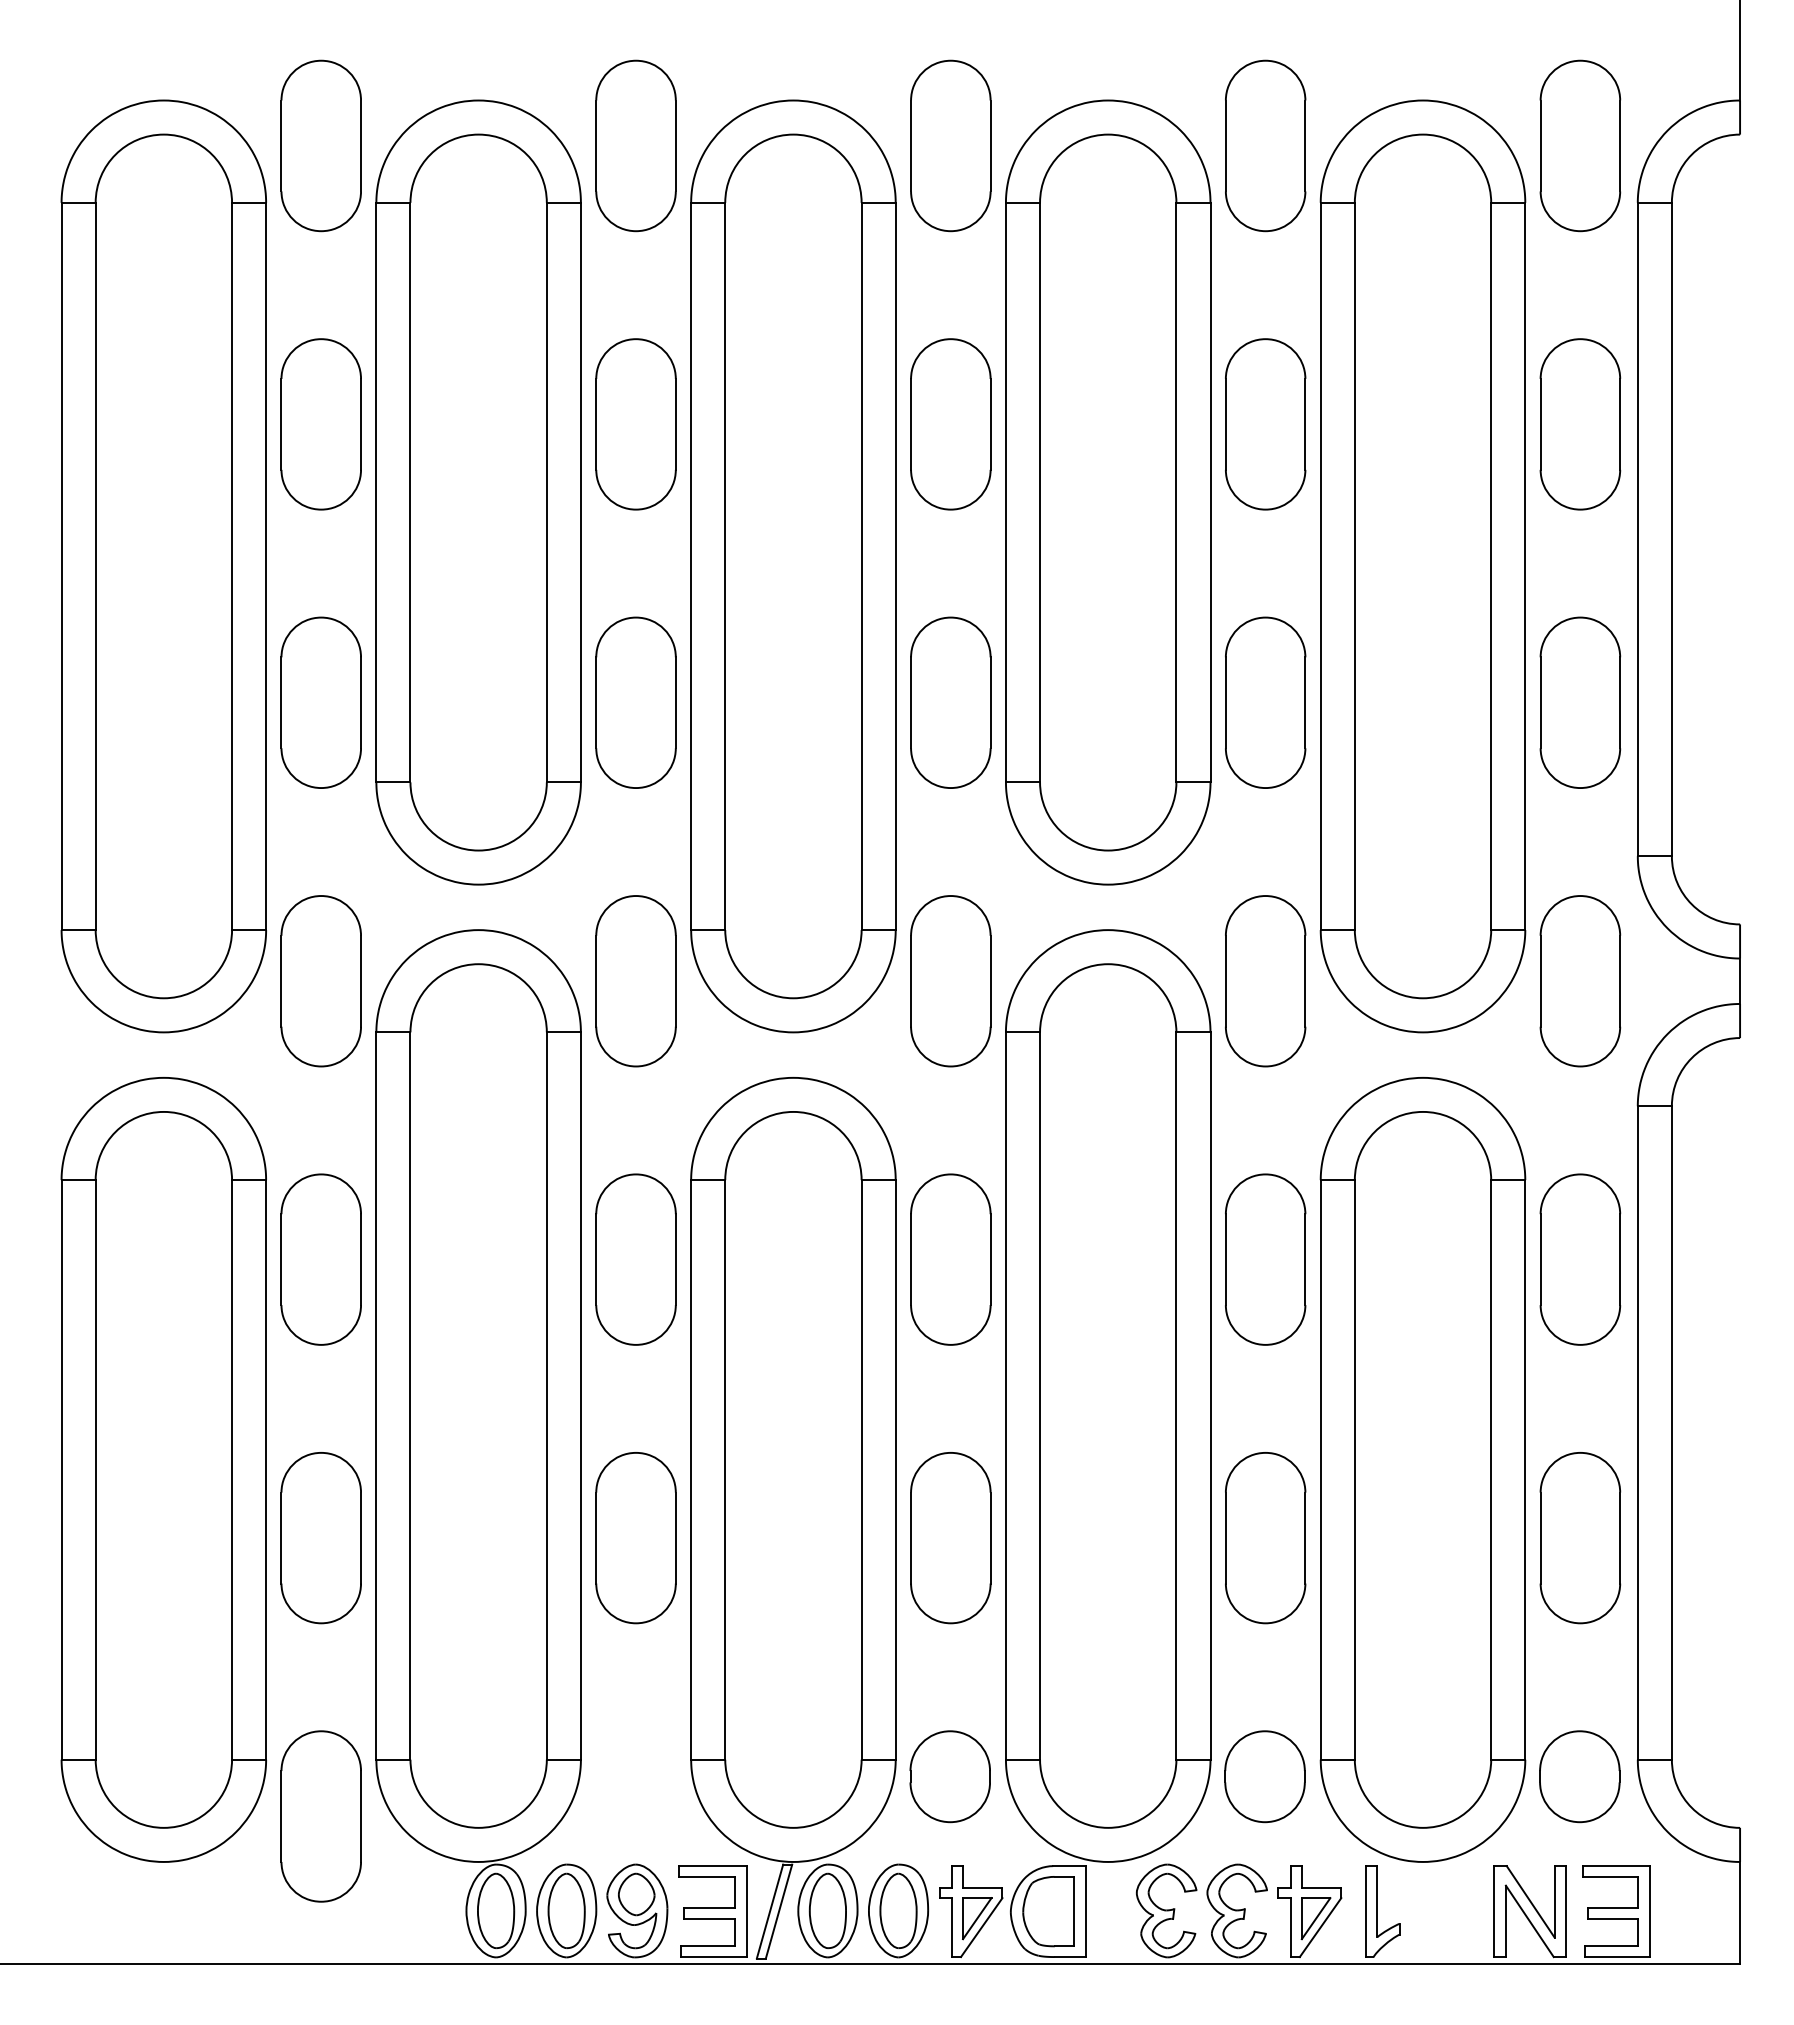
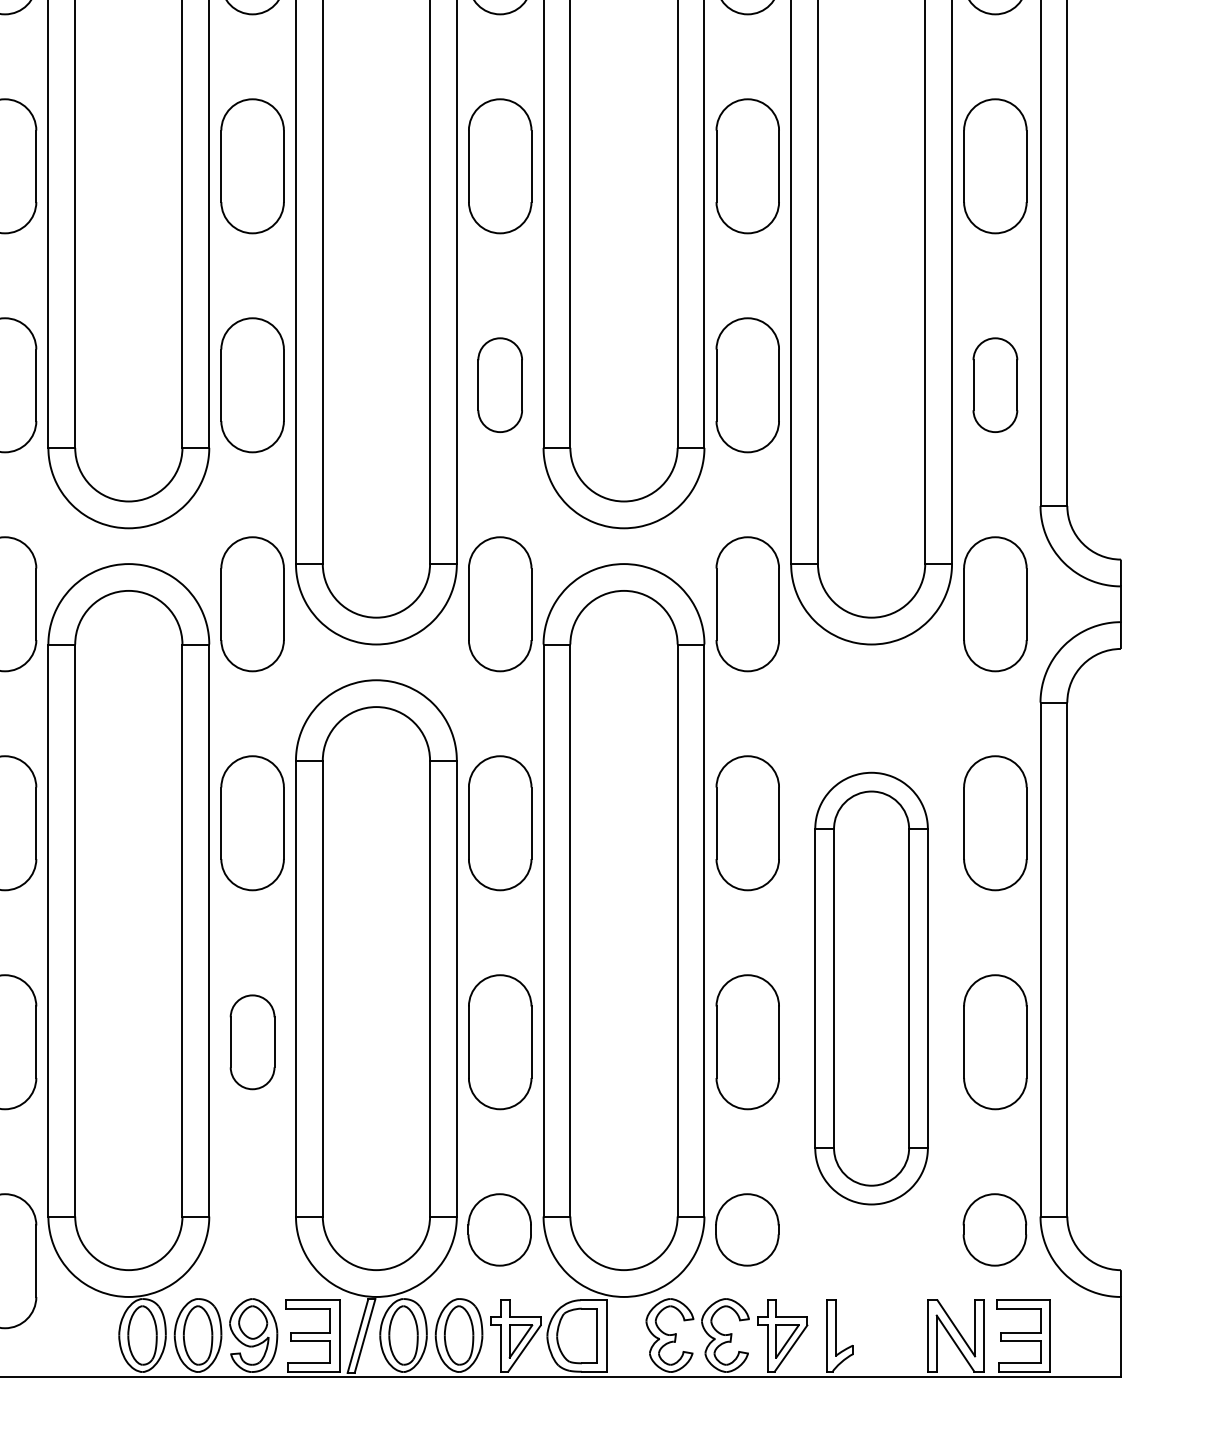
part: (950, 702) -> (499, 385), size x0.7
part: (1580, 702) -> (995, 385), size x0.7
part: (1422, 1469) -> (871, 988), size x0.7
part: (635, 1538) -> (252, 1042), size x0.7

